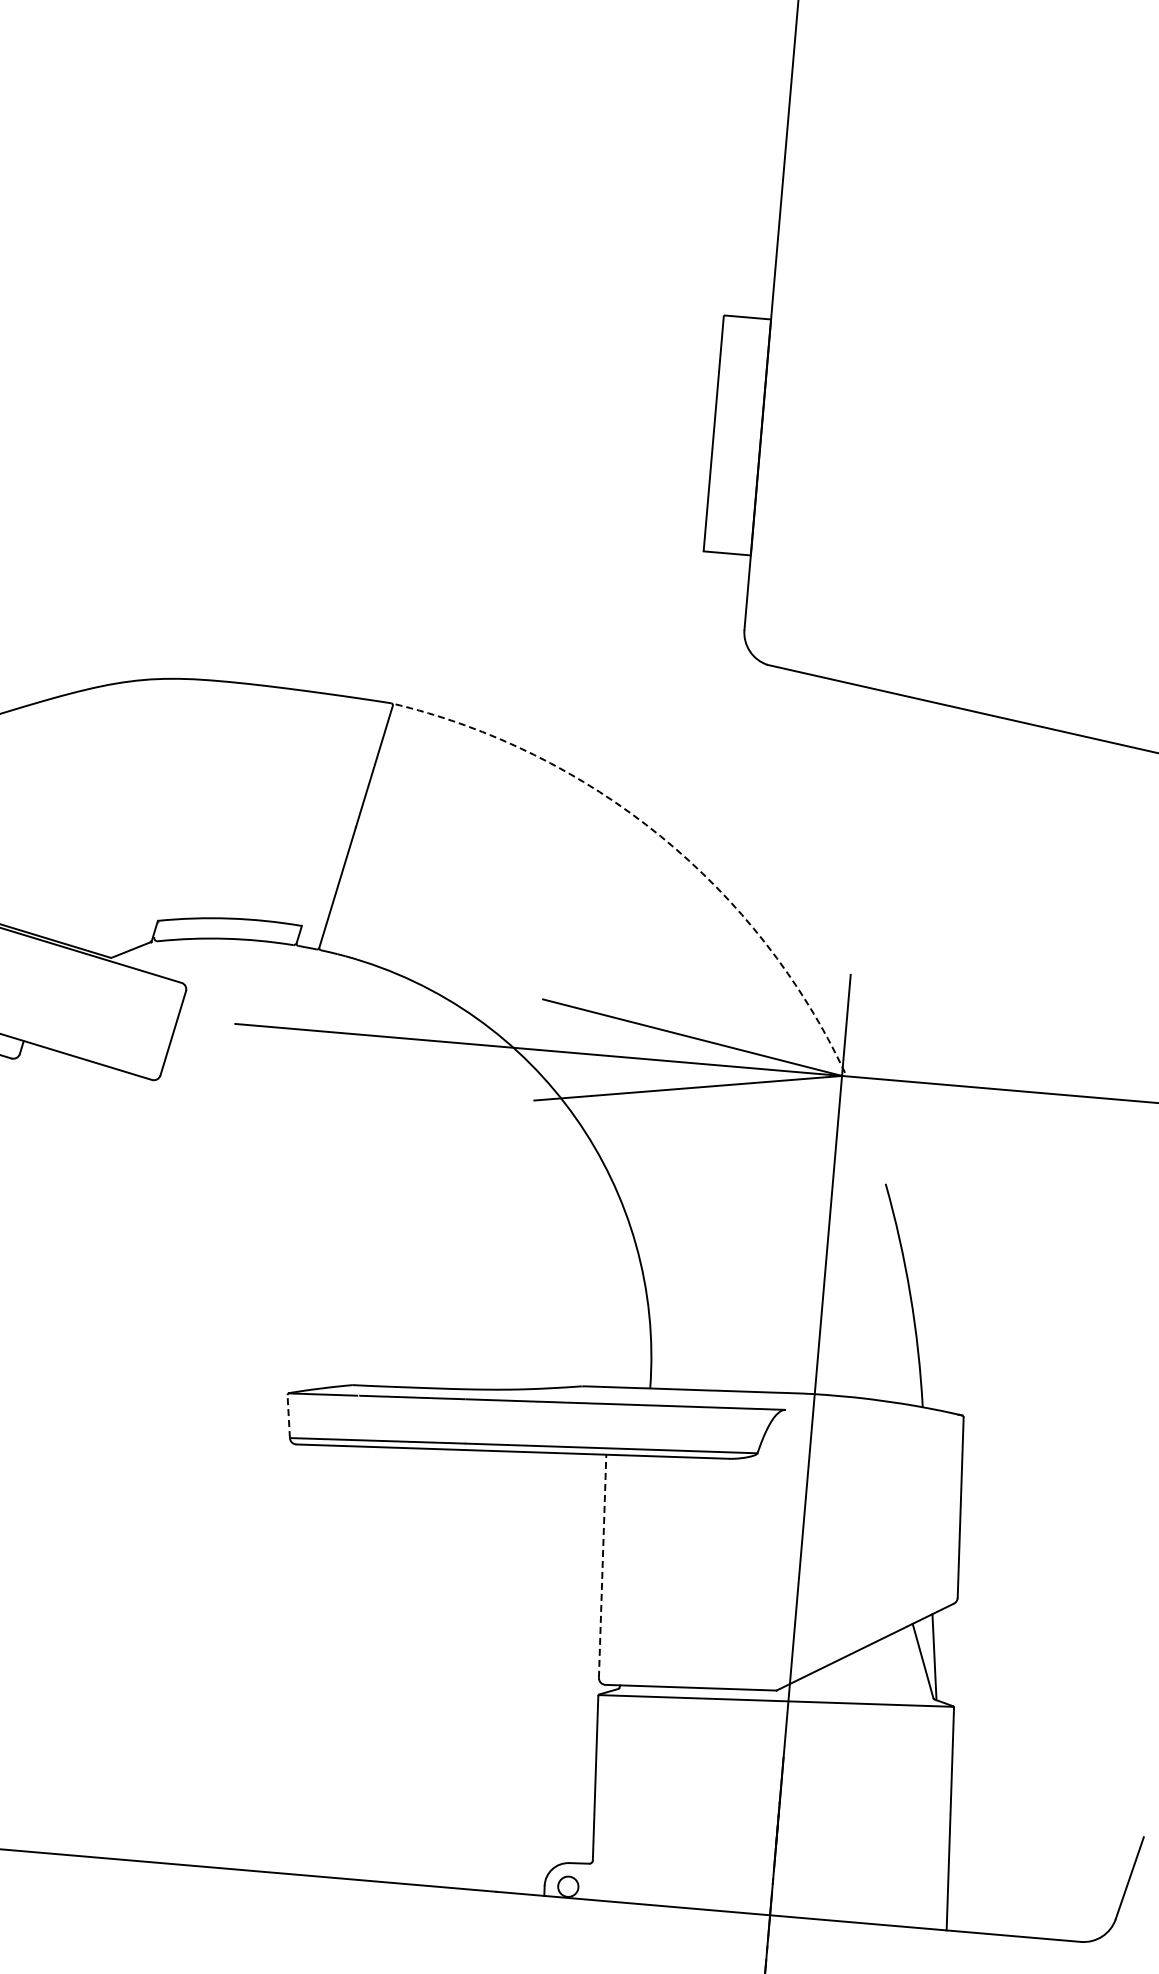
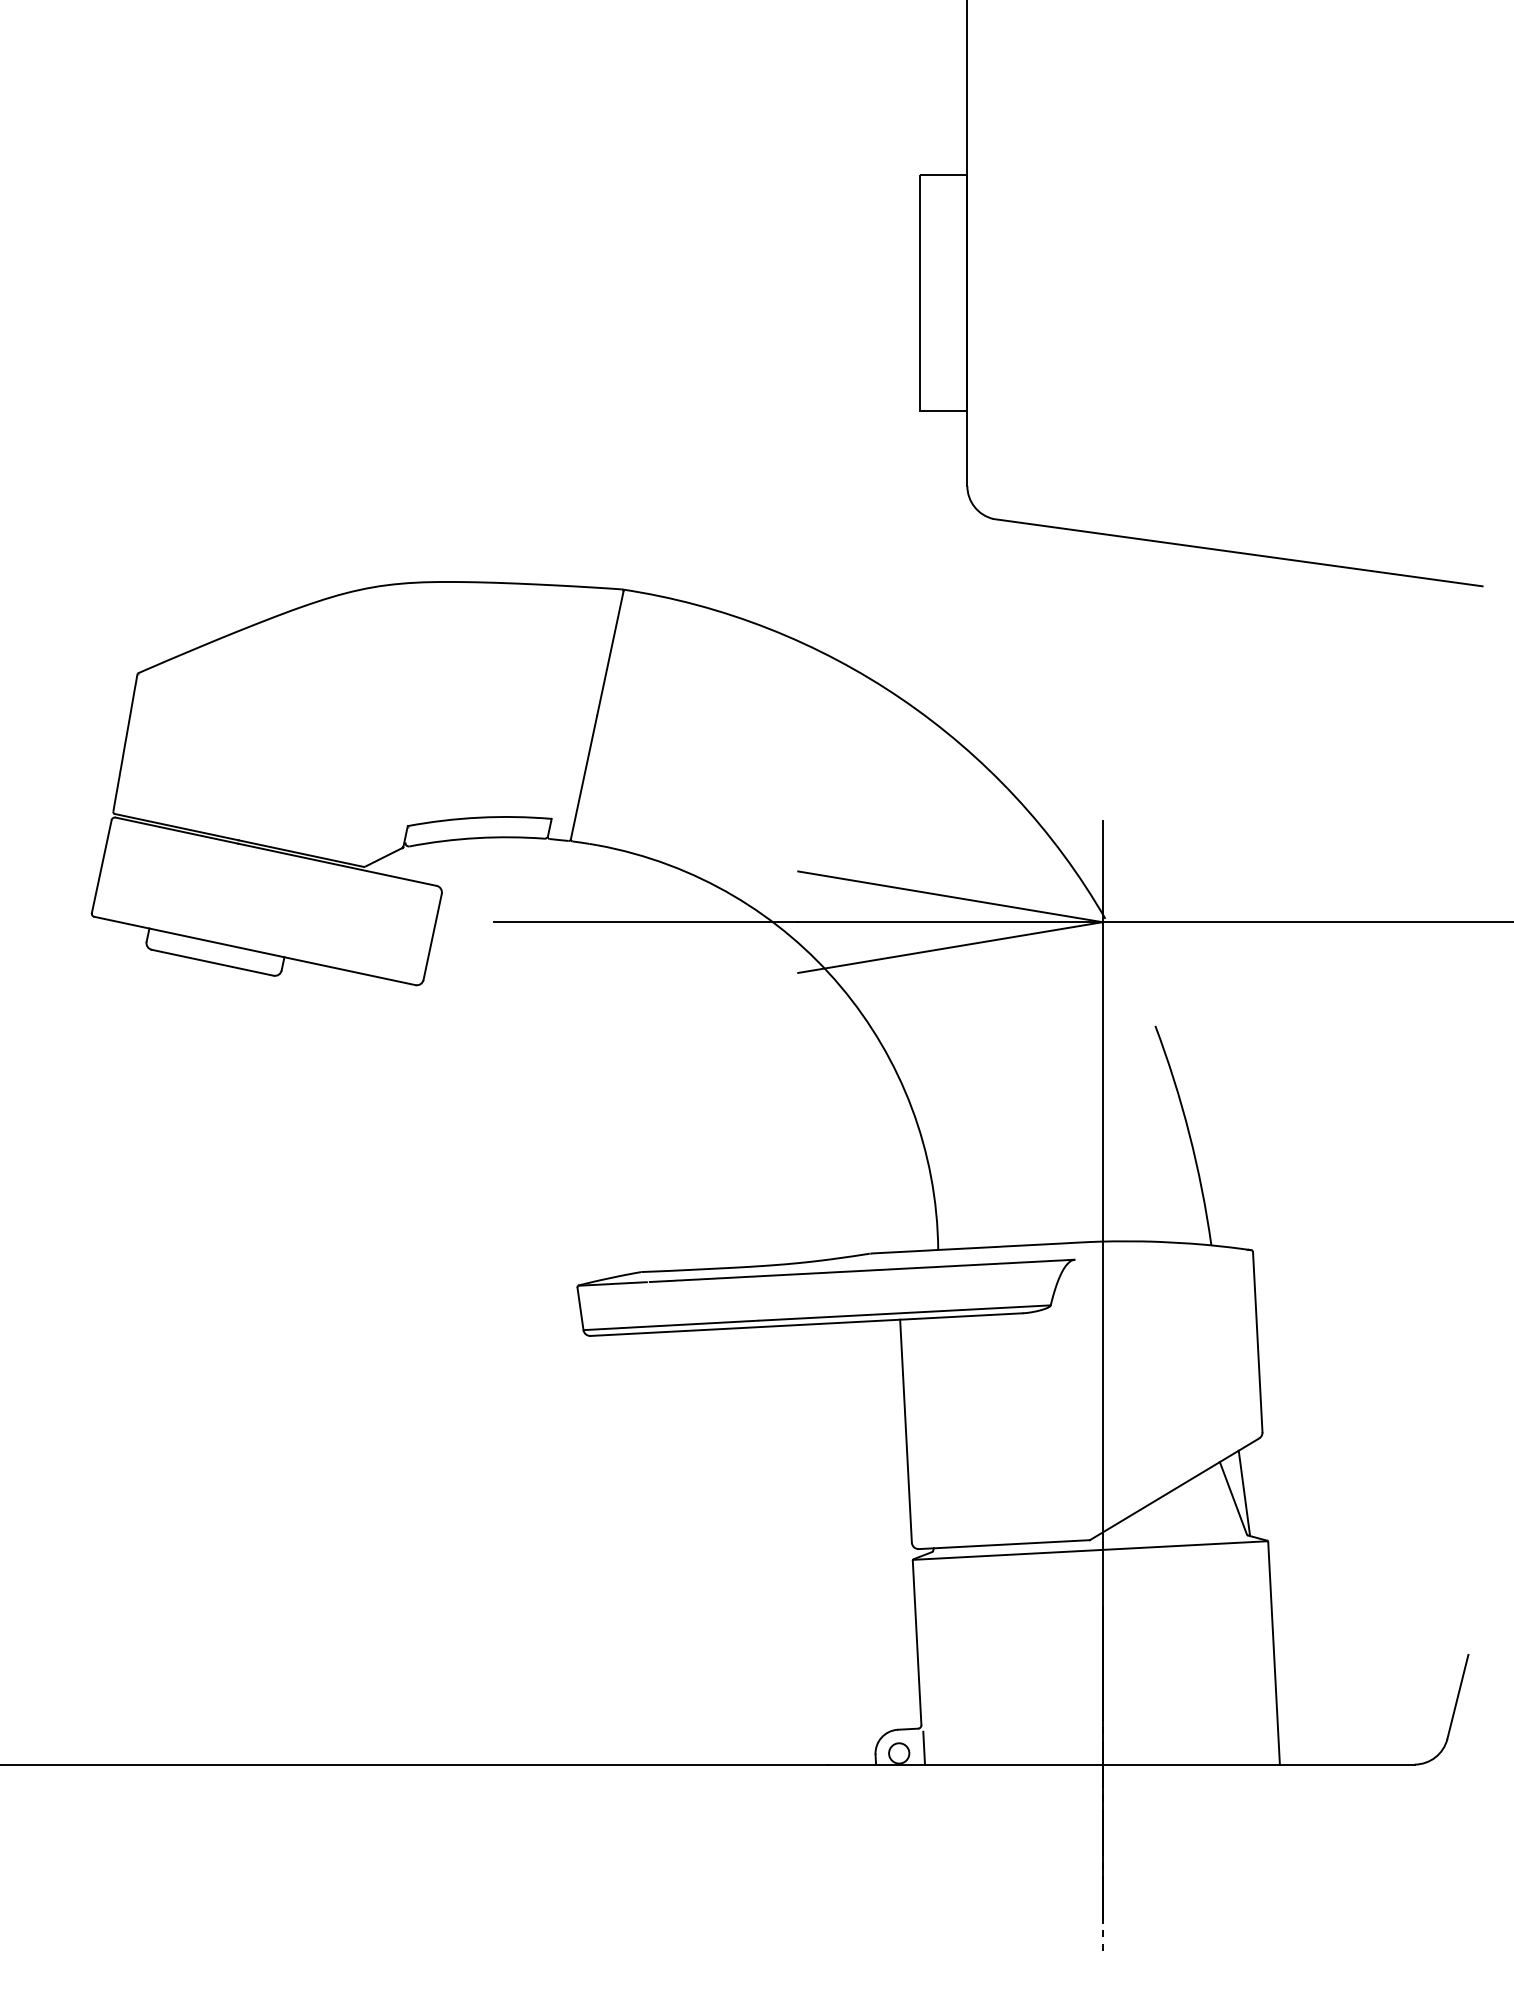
arc: (660, 835) -> (901, 698), dashed -> solid
line: (288, 1416) -> (580, 1308), dashed -> solid
line: (603, 1566) -> (906, 1431), dashed -> solid
line: (593, 1882) -> (923, 1747), added

